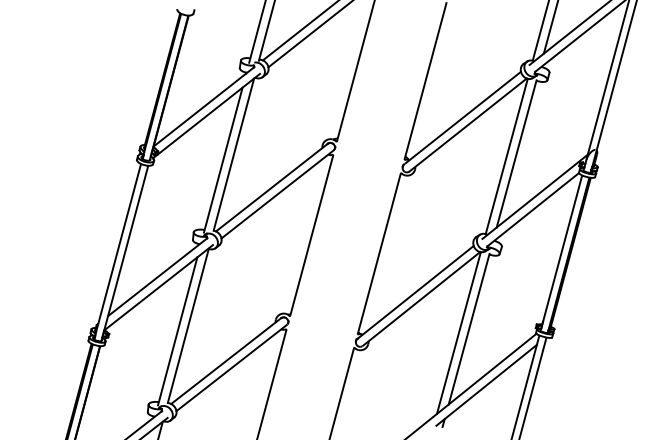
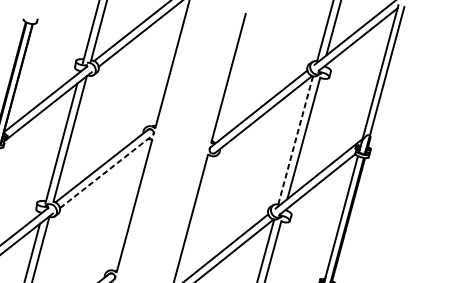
line: (506, 156) -> (295, 140), solid -> dashed
line: (277, 194) -> (106, 171), solid -> dashed

